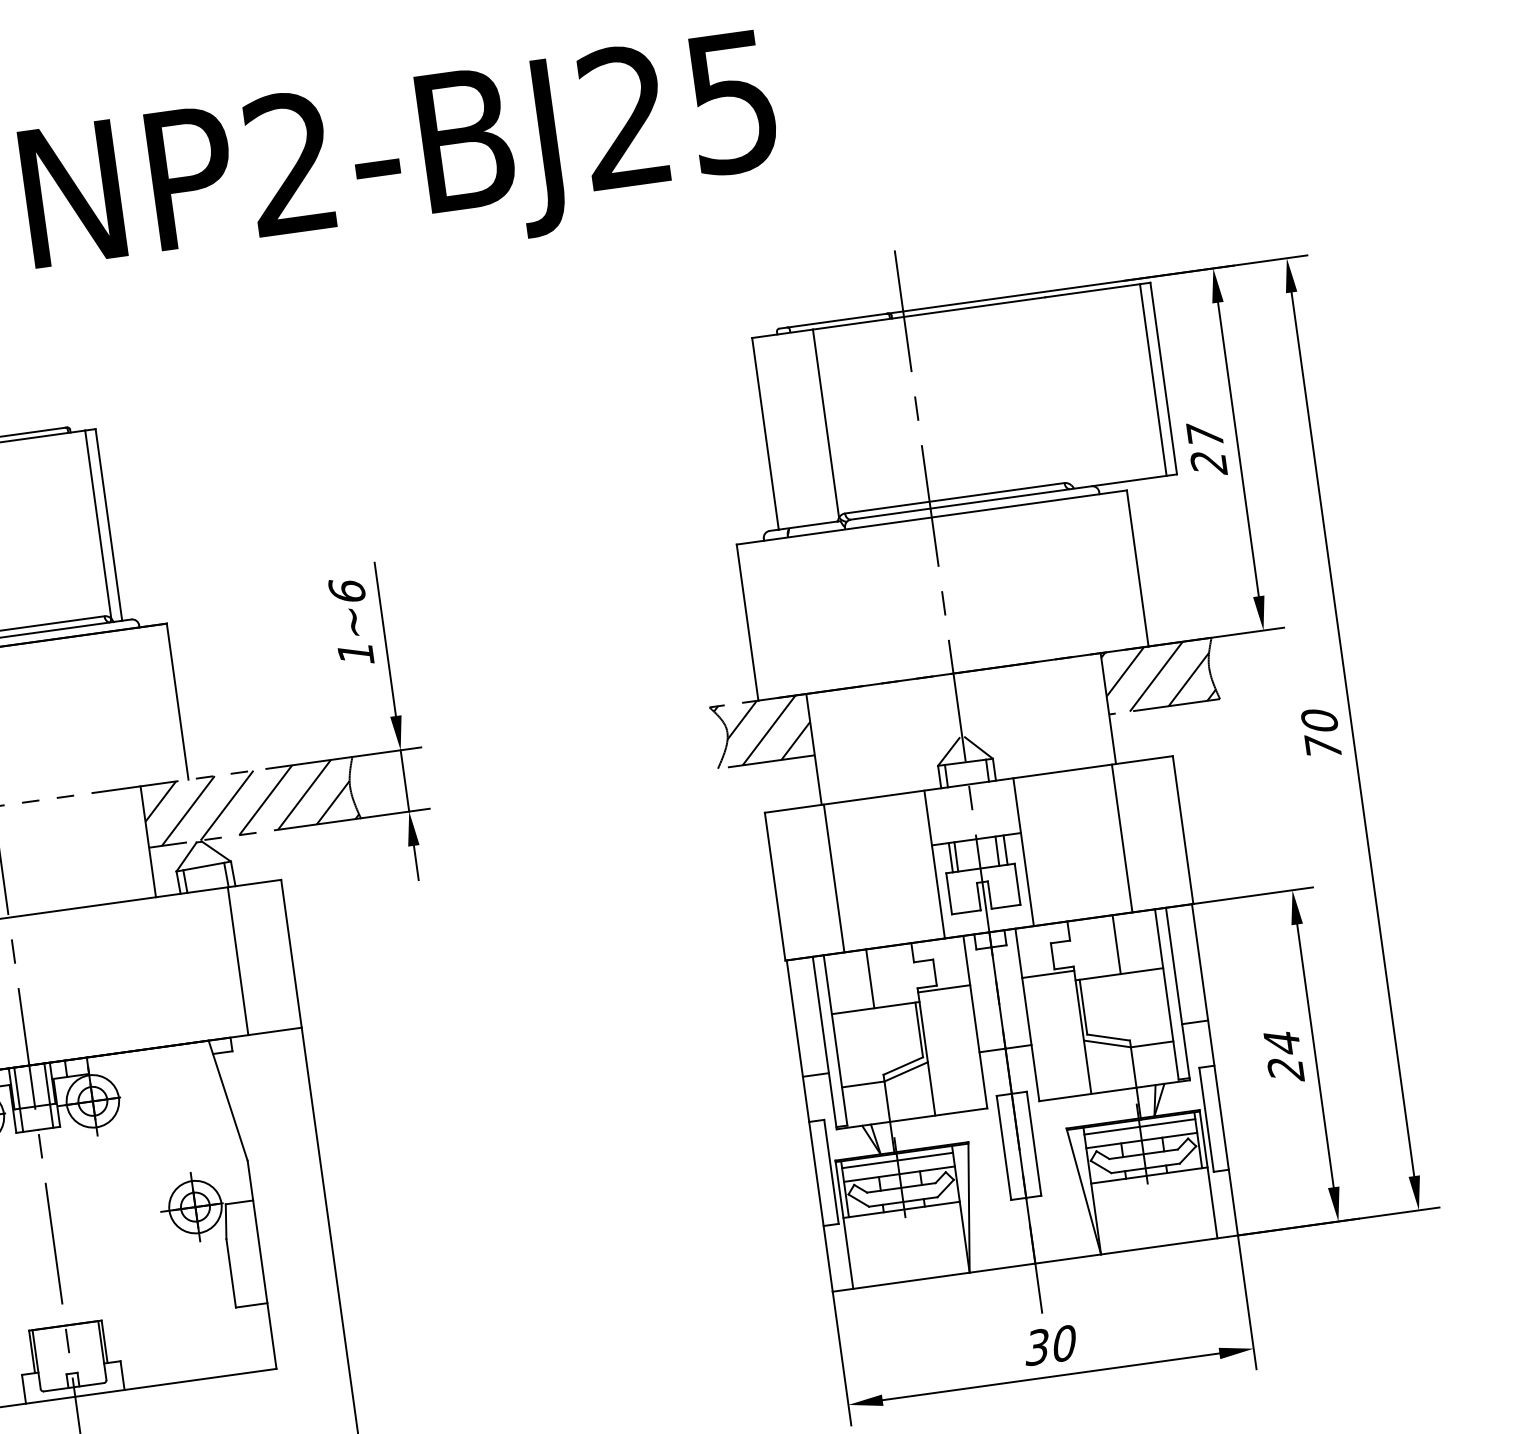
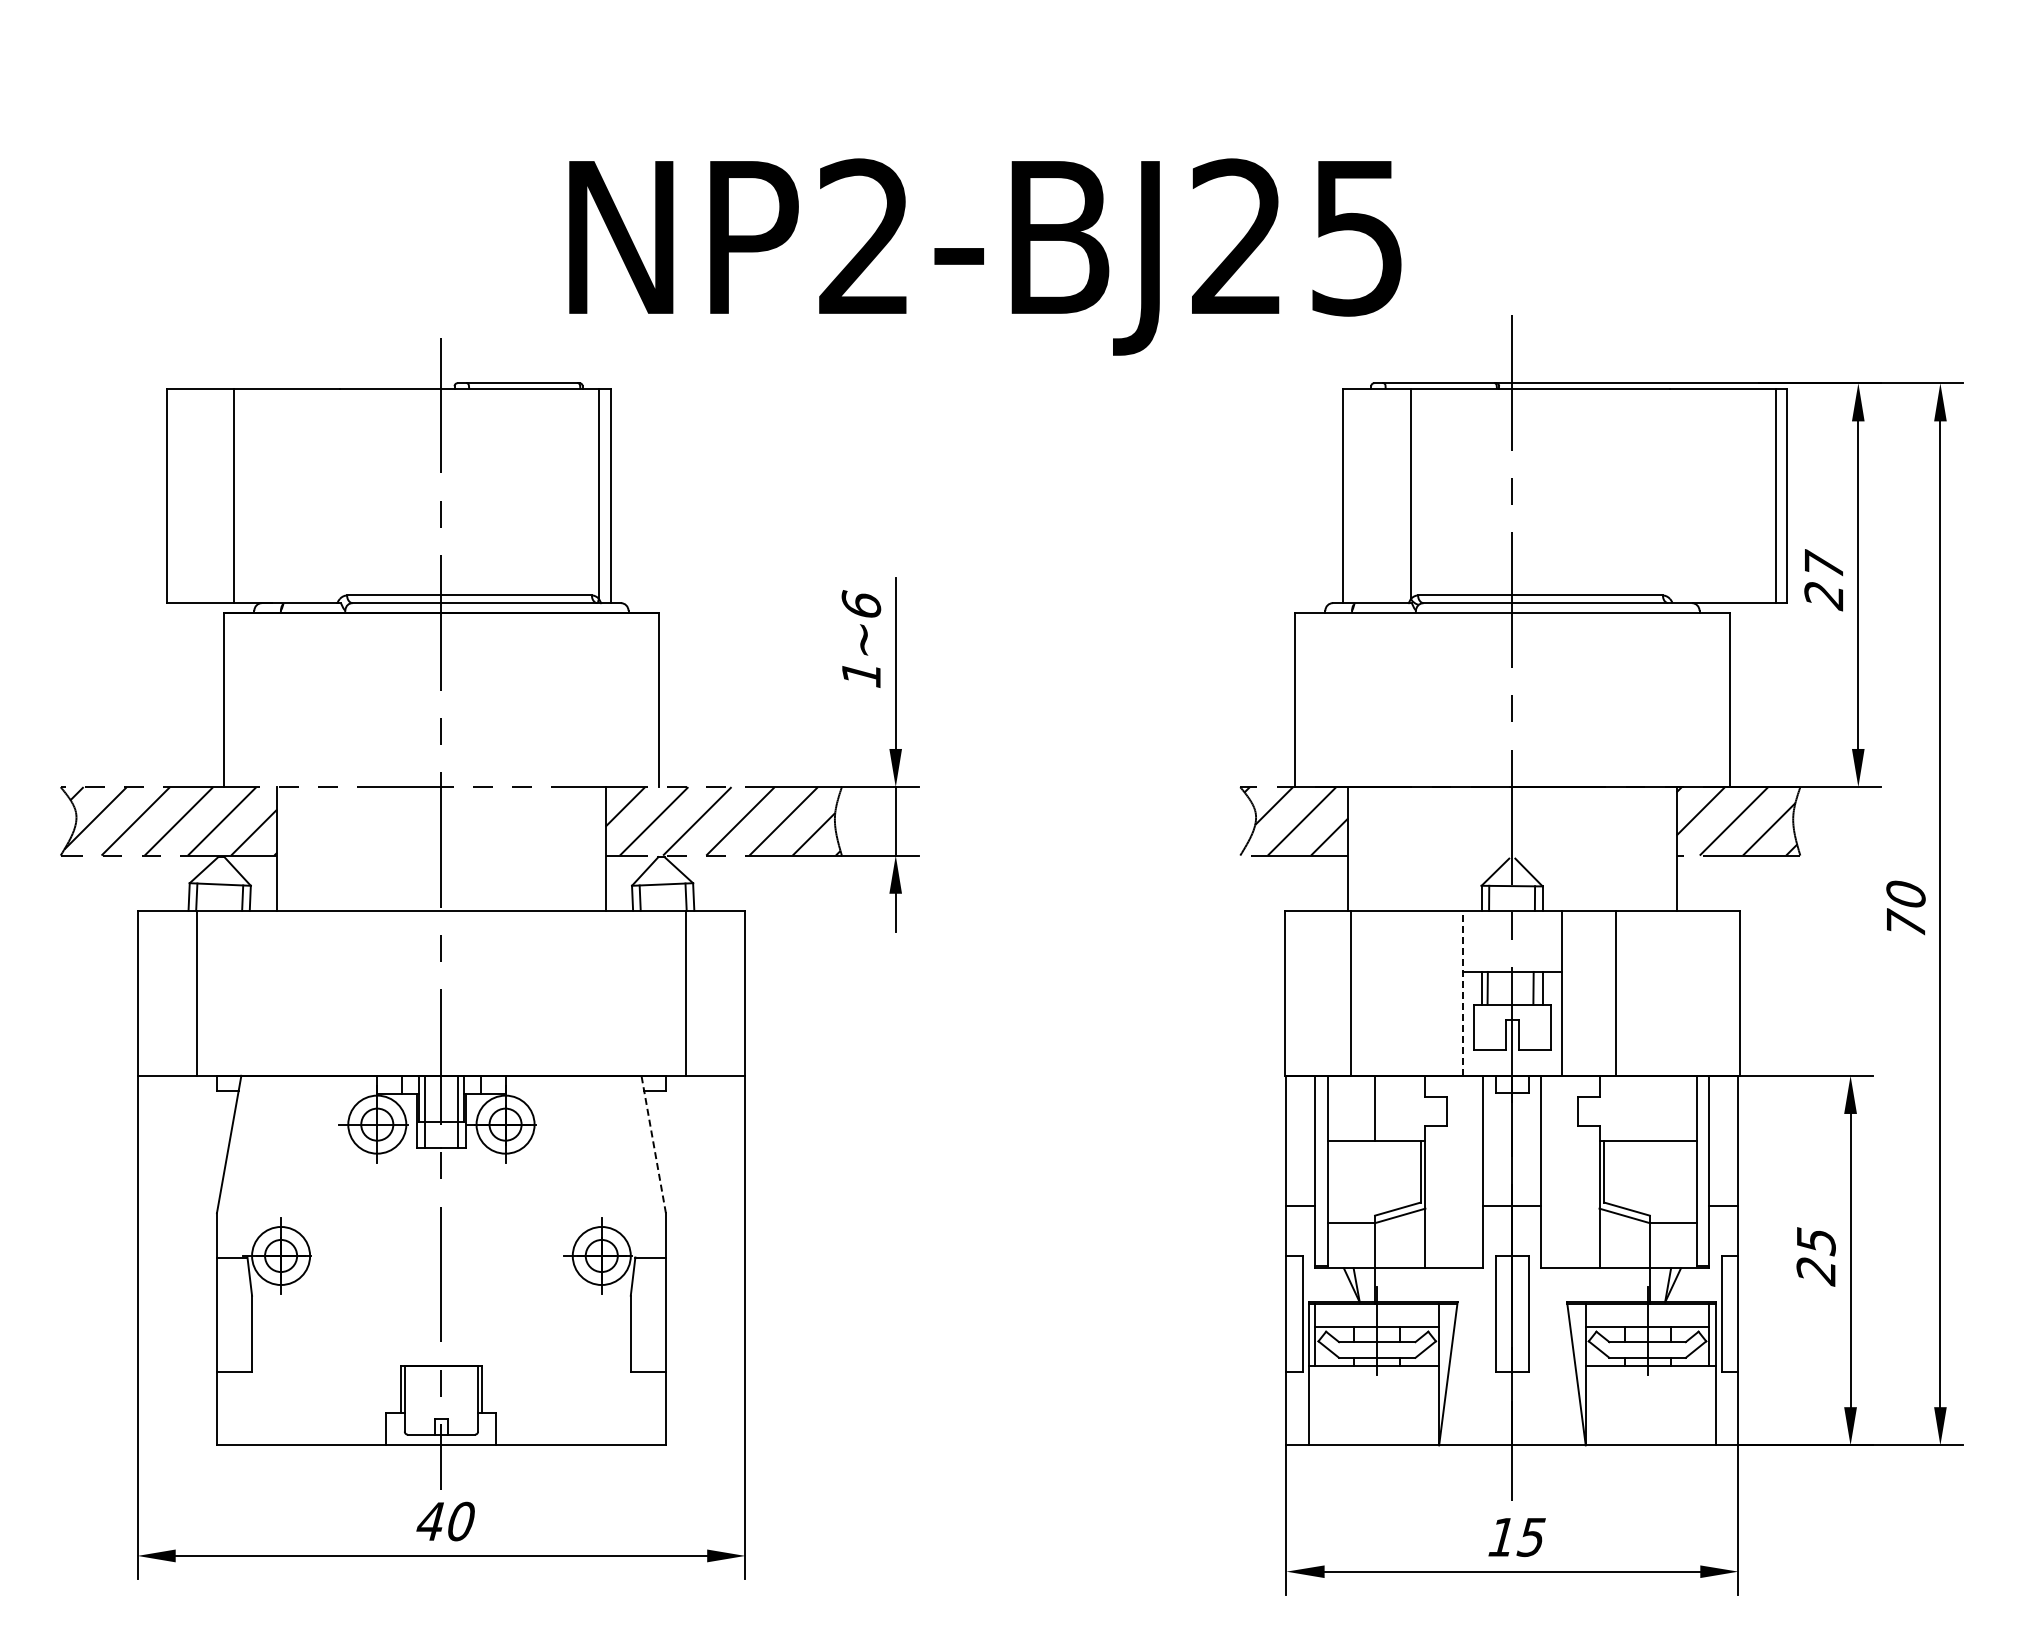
text: (401, 165) -> (985, 256), moved
line: (1122, 837) -> (1616, 992), moved
line: (934, 863) -> (1462, 992), solid -> dashed
line: (1116, 944) -> (1649, 1108), removed
line: (1048, 974) -> (1570, 1130), removed
line: (944, 988) -> (1454, 1130), removed
text: (1282, 1043) -> (1816, 1241), 24 -> 25
line: (227, 1100) -> (653, 1144), solid -> dashed
line: (1139, 1126) -> (1647, 1311), removed
line: (897, 1160) -> (1377, 1311), removed
text: (1049, 1345) -> (1515, 1537), 30 -> 15

